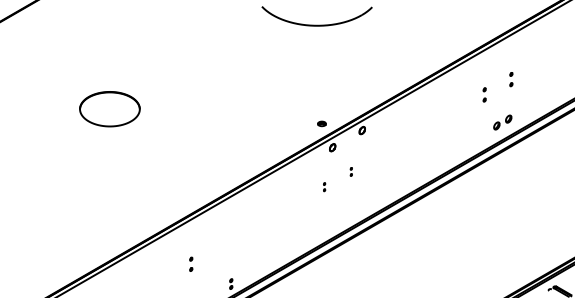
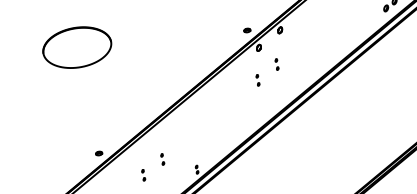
part: (109, 108) -> (76, 47), size x1.43
part: (351, 171) -> (277, 64), size x1.67
part: (324, 186) -> (257, 79), size x1.67
part: (114, 243) -> (99, 153), added
part: (164, 279) -> (143, 175), added

